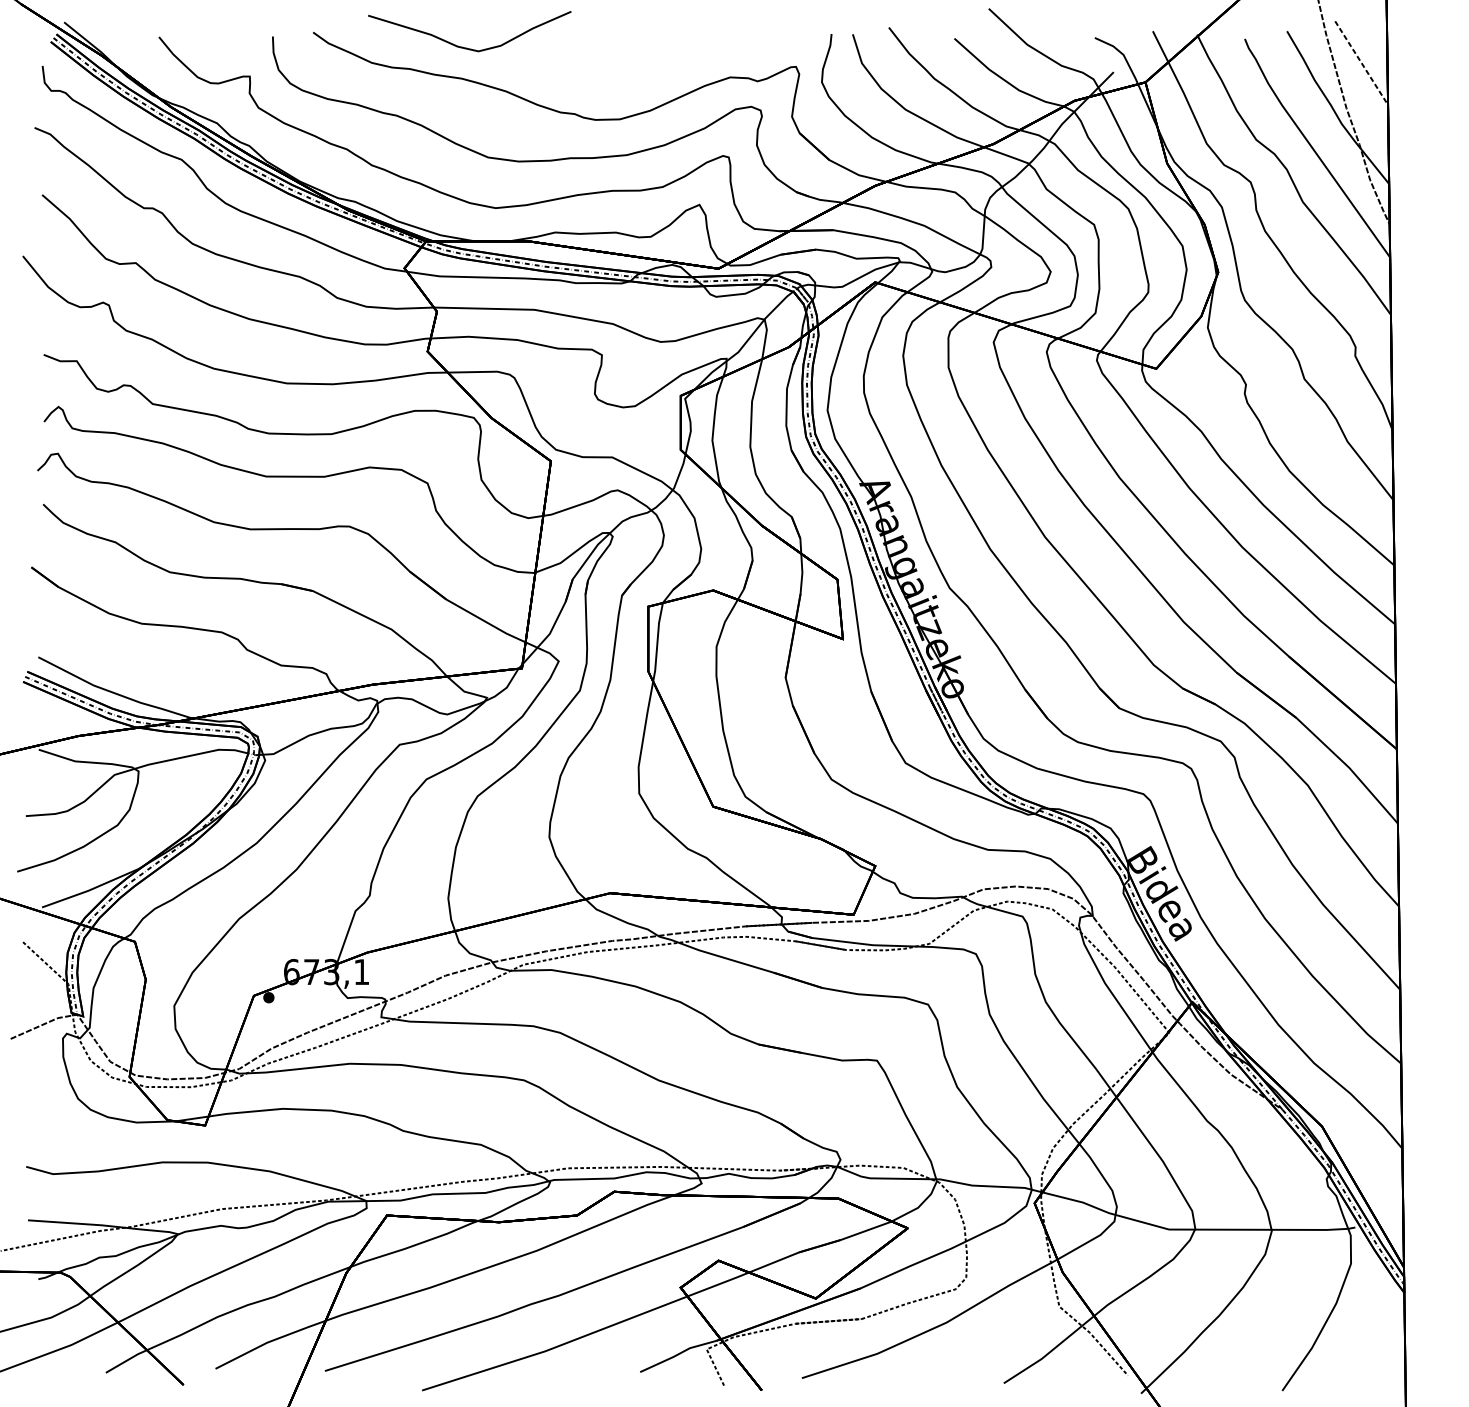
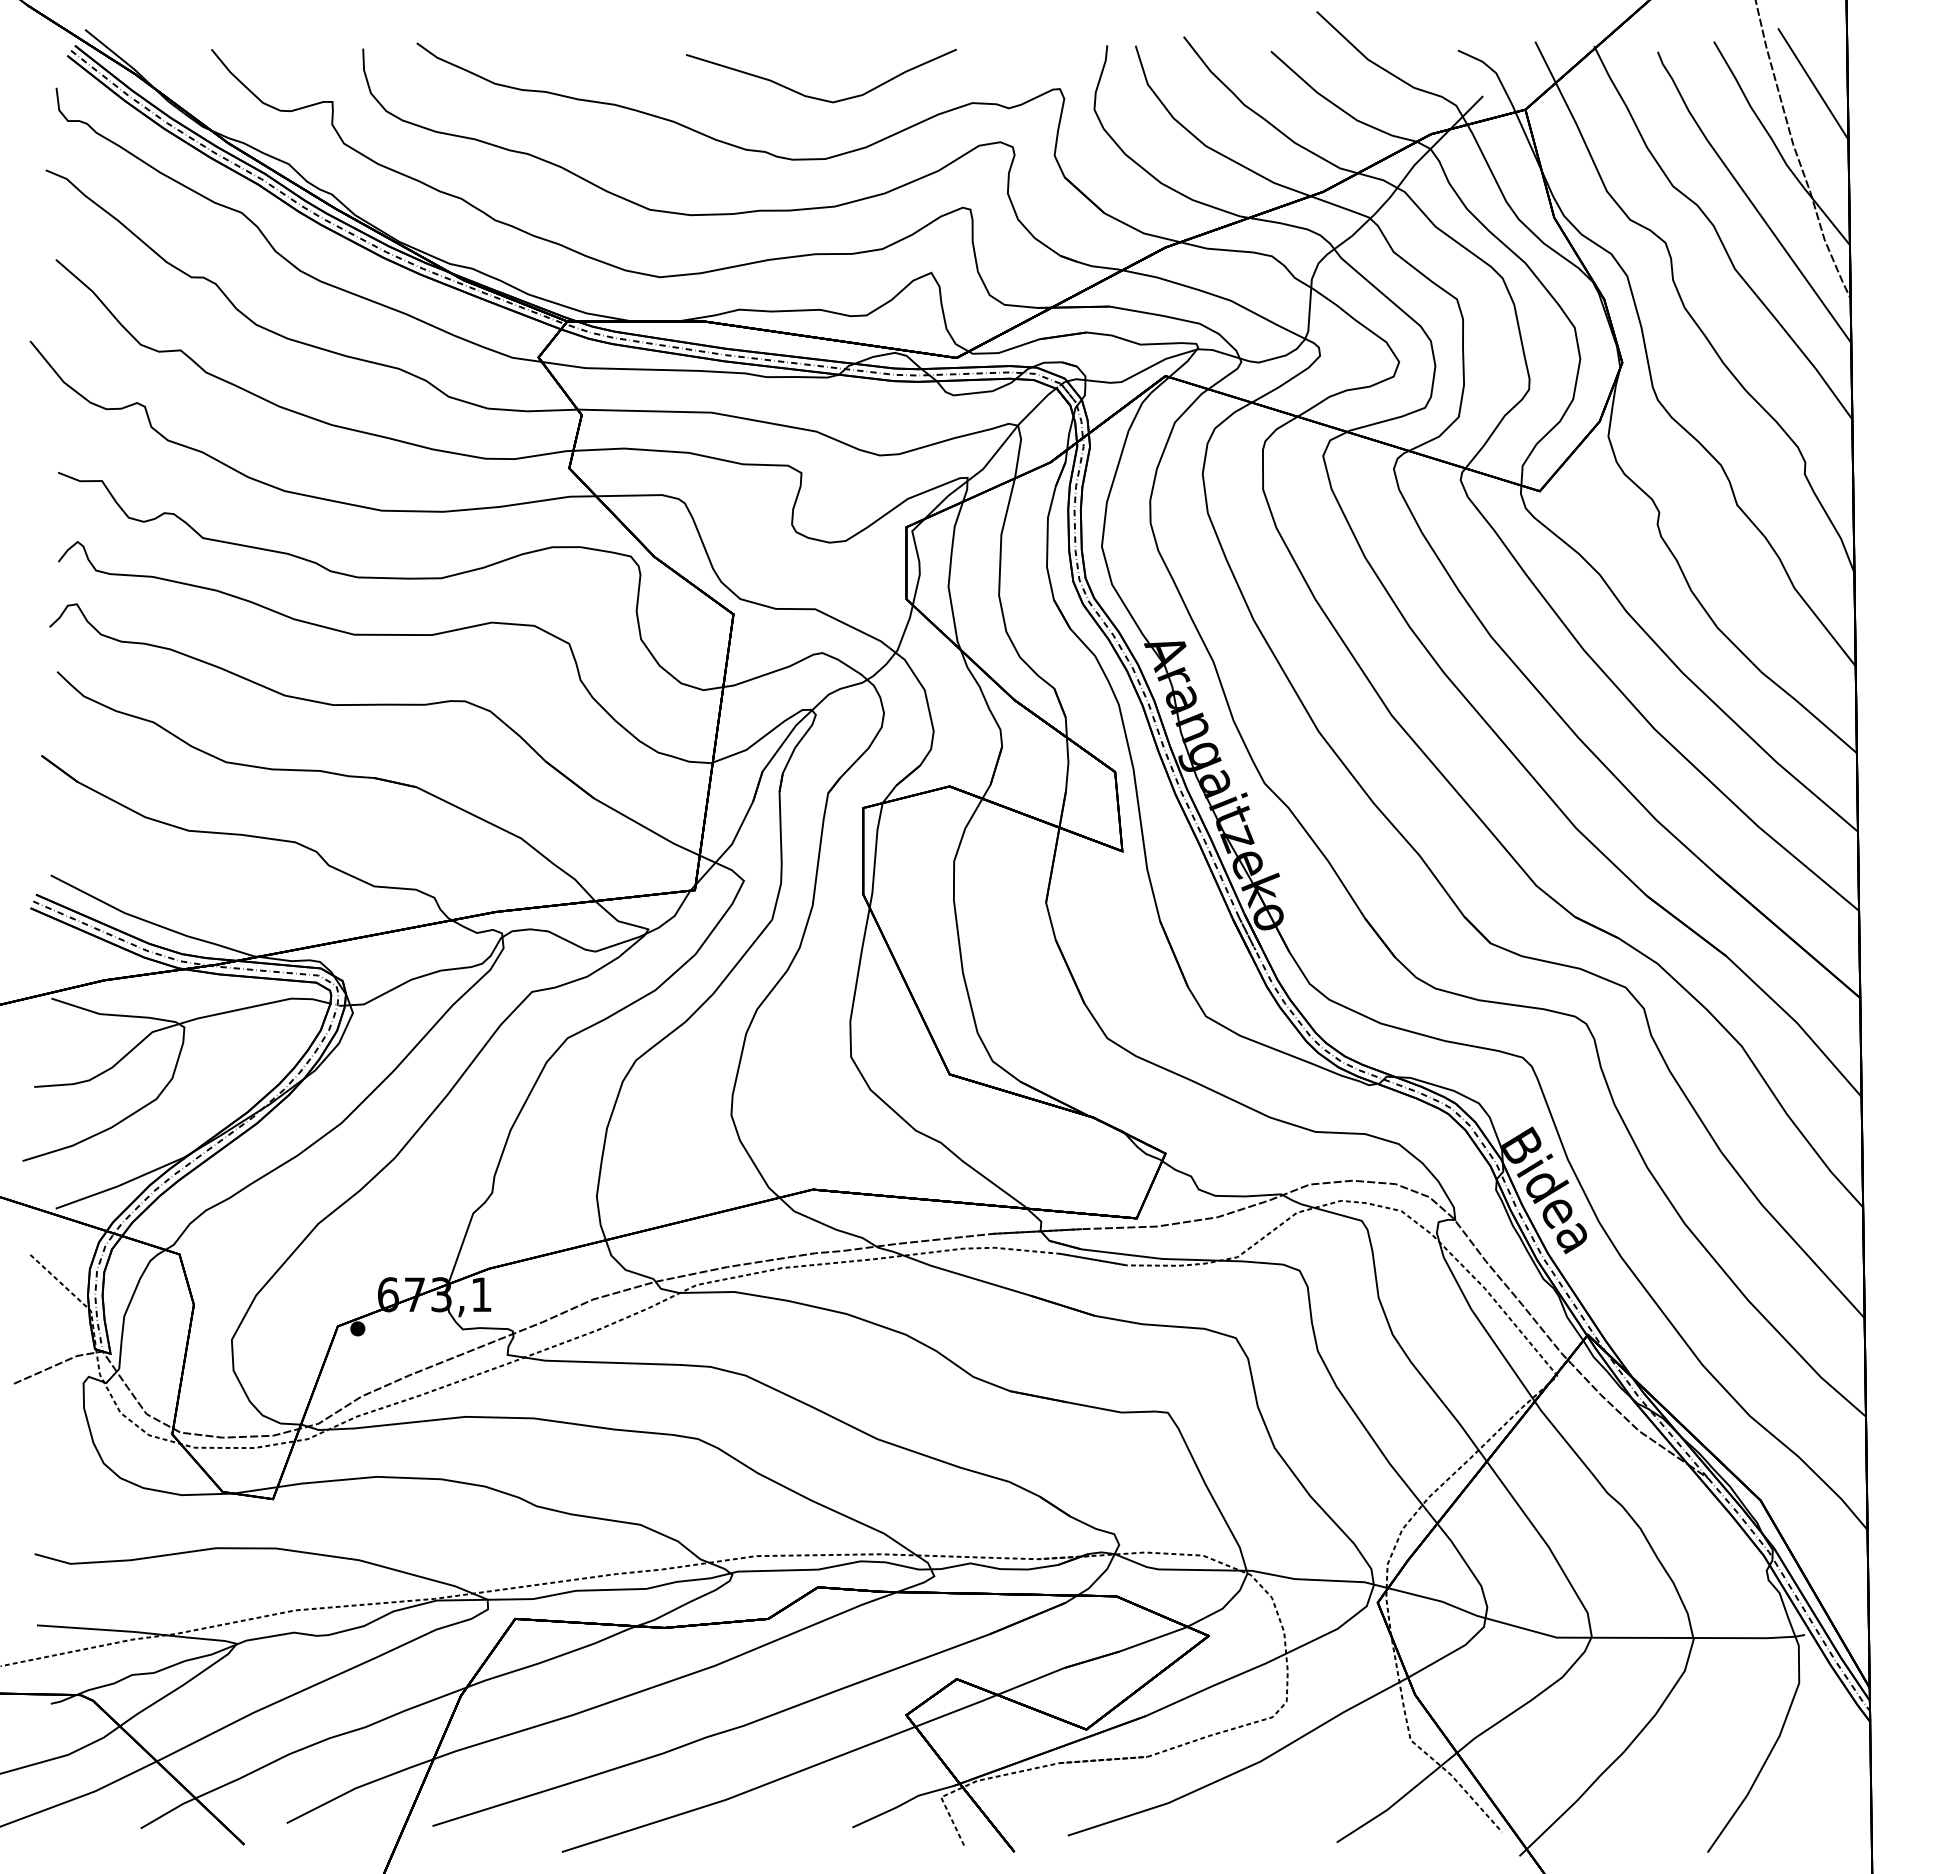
curve: (466, 47) -> (816, 97), moved
line: (1361, 63) -> (1813, 84), dashed -> solid

